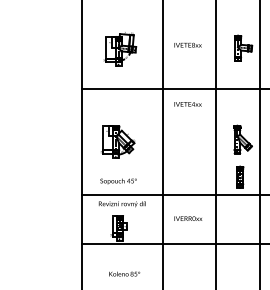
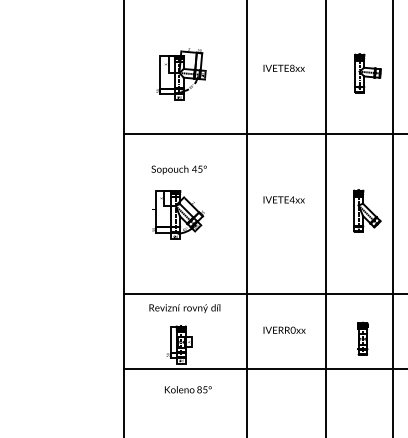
text: (187, 104) -> (283, 200), moved
part: (240, 176) -> (363, 337), moved
text: (118, 181) -> (179, 169), moved
text: (124, 273) -> (188, 388), moved

